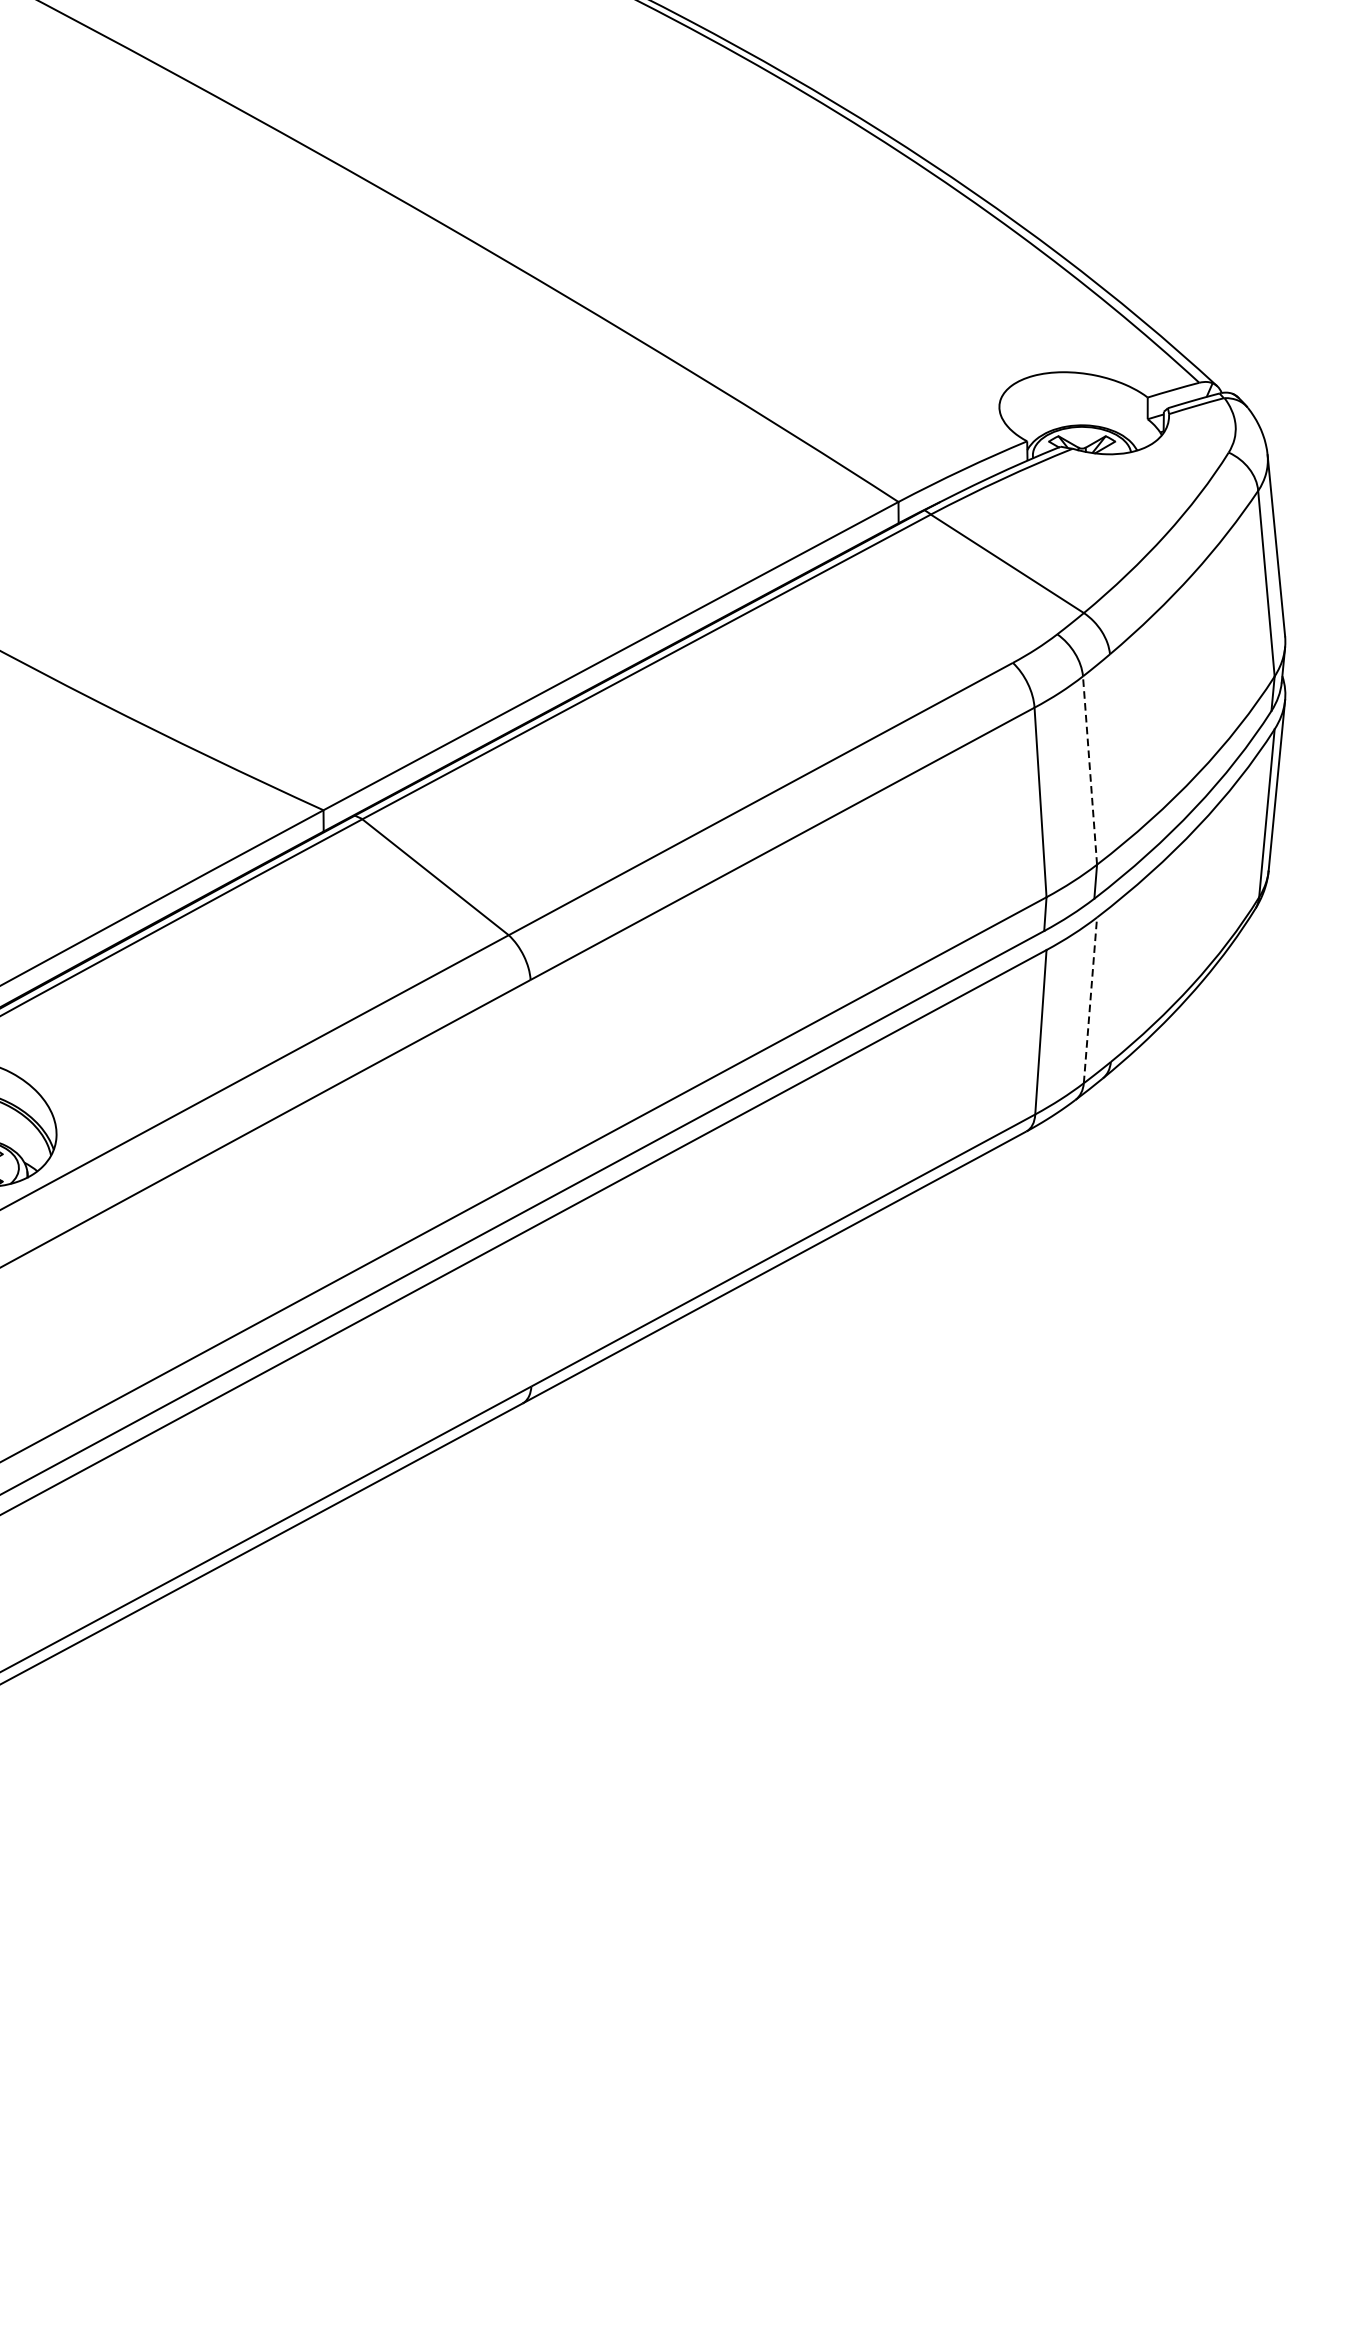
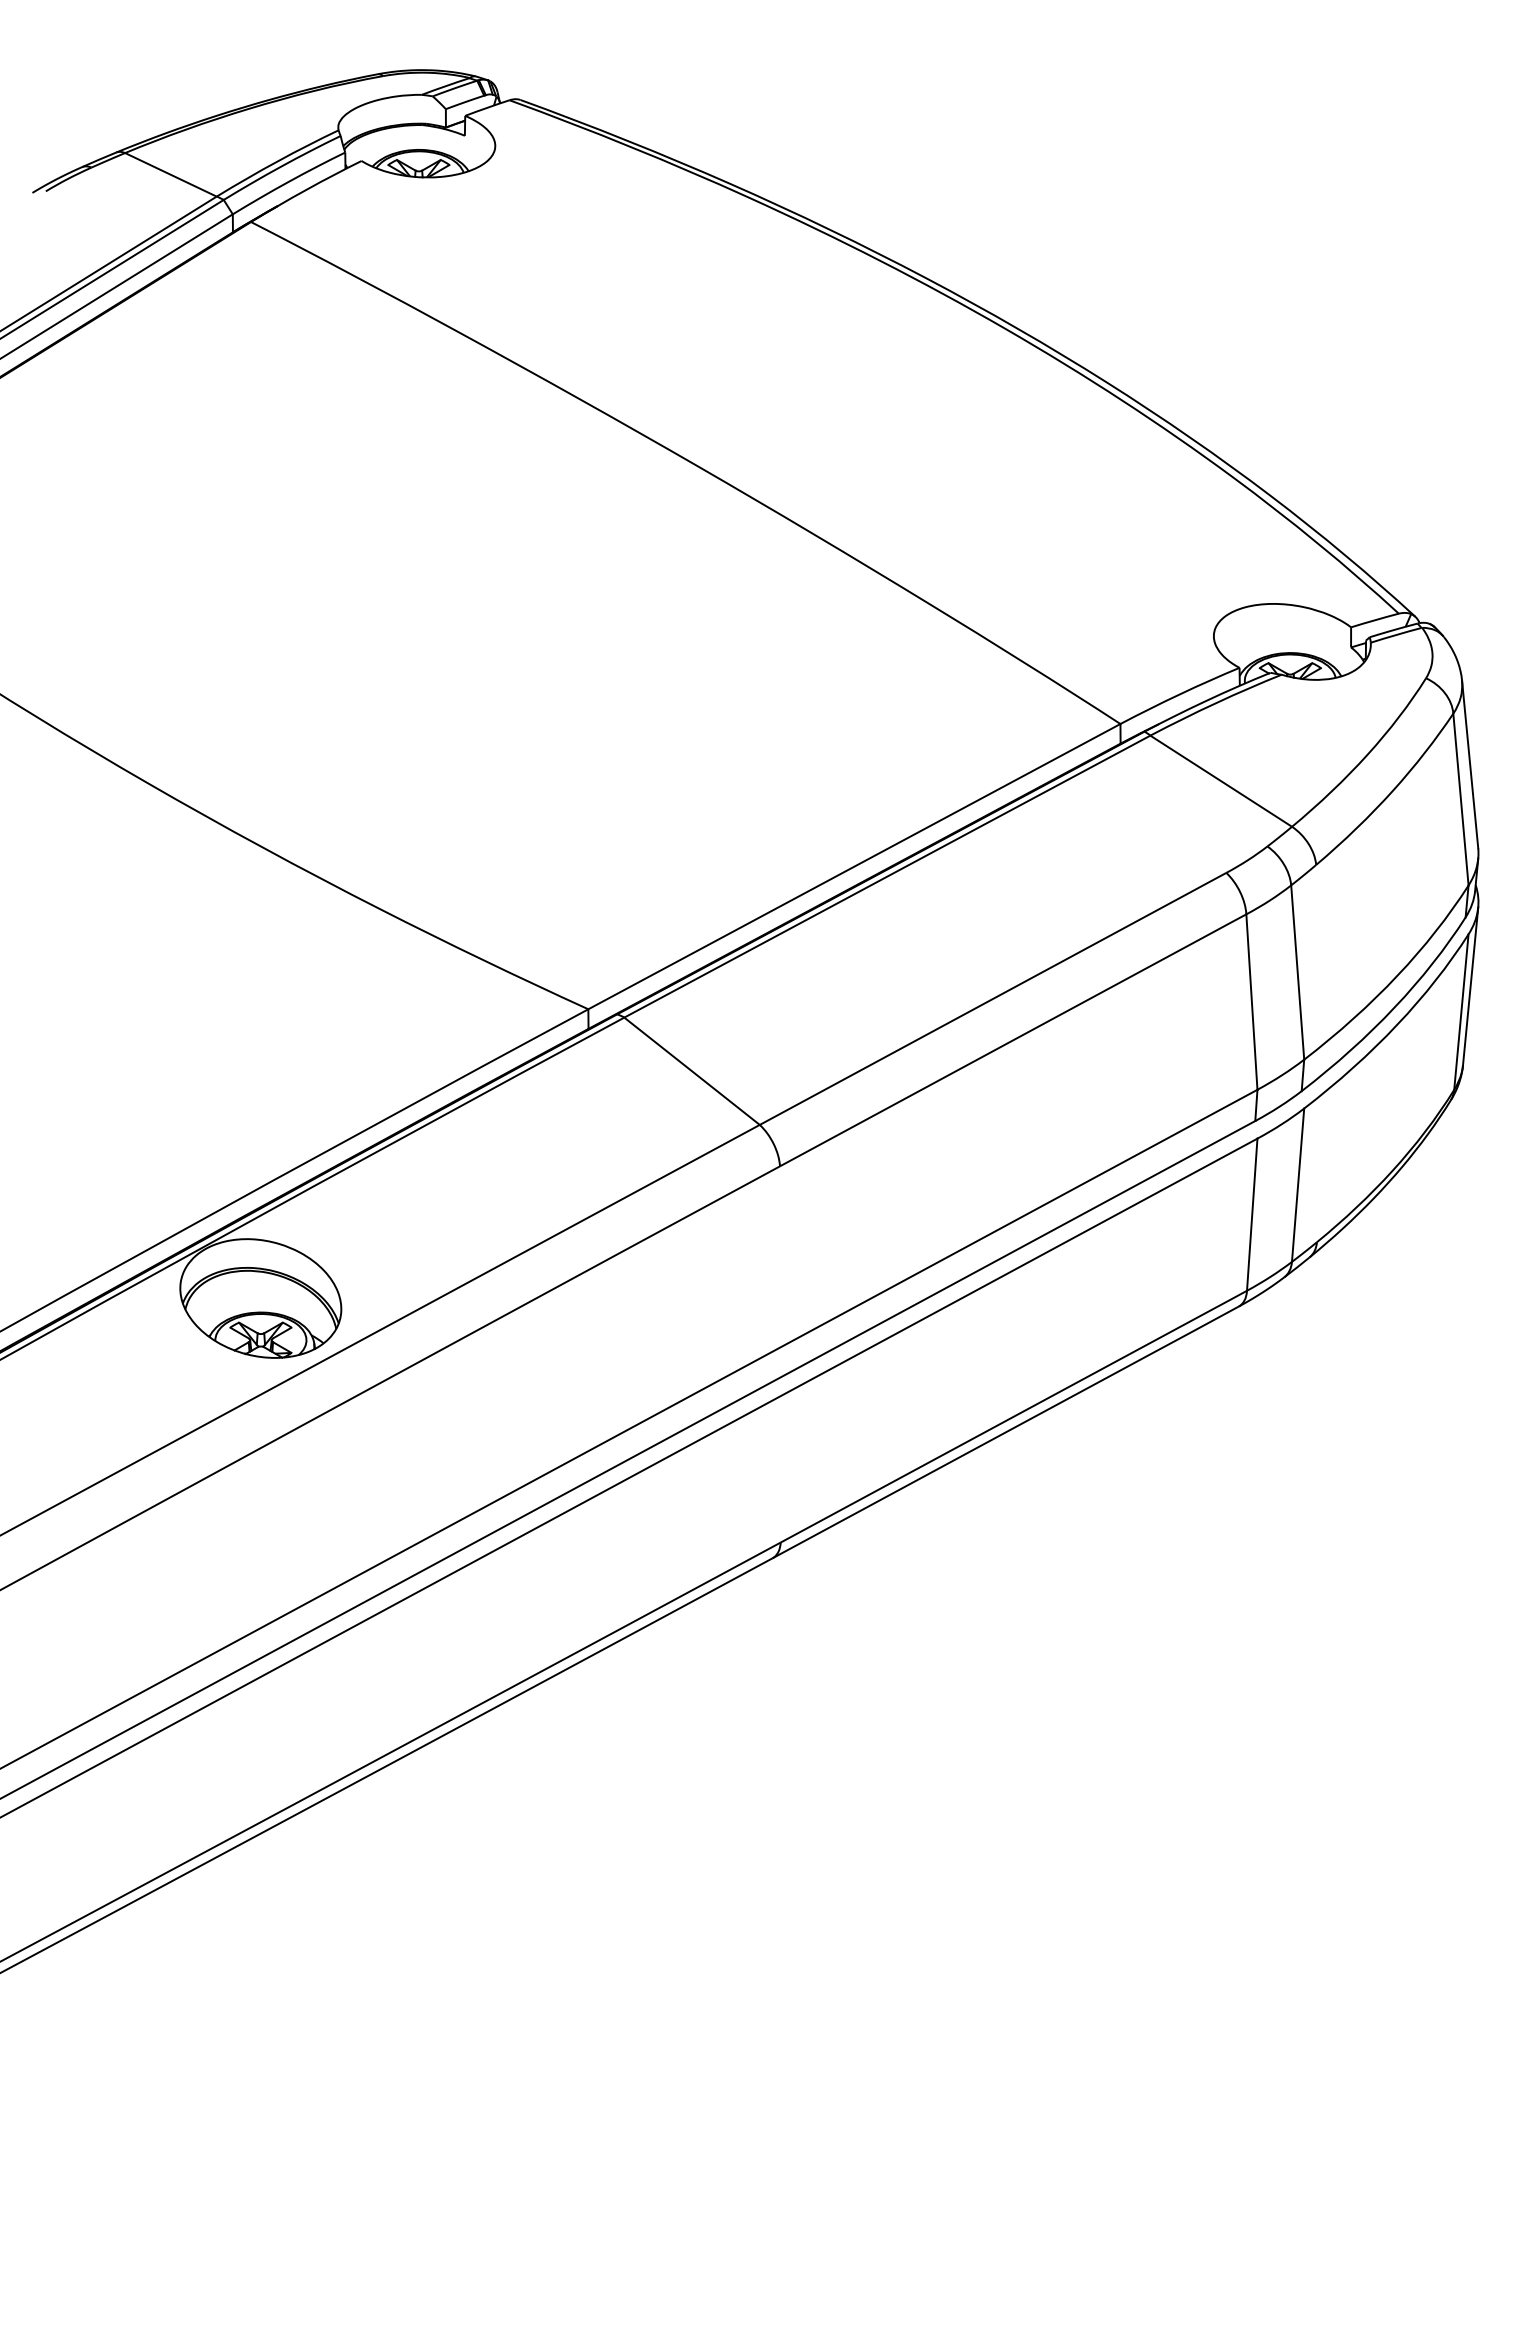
line: (1089, 770) -> (1297, 972), dashed -> solid
line: (1090, 1000) -> (1298, 1185), dashed -> solid

